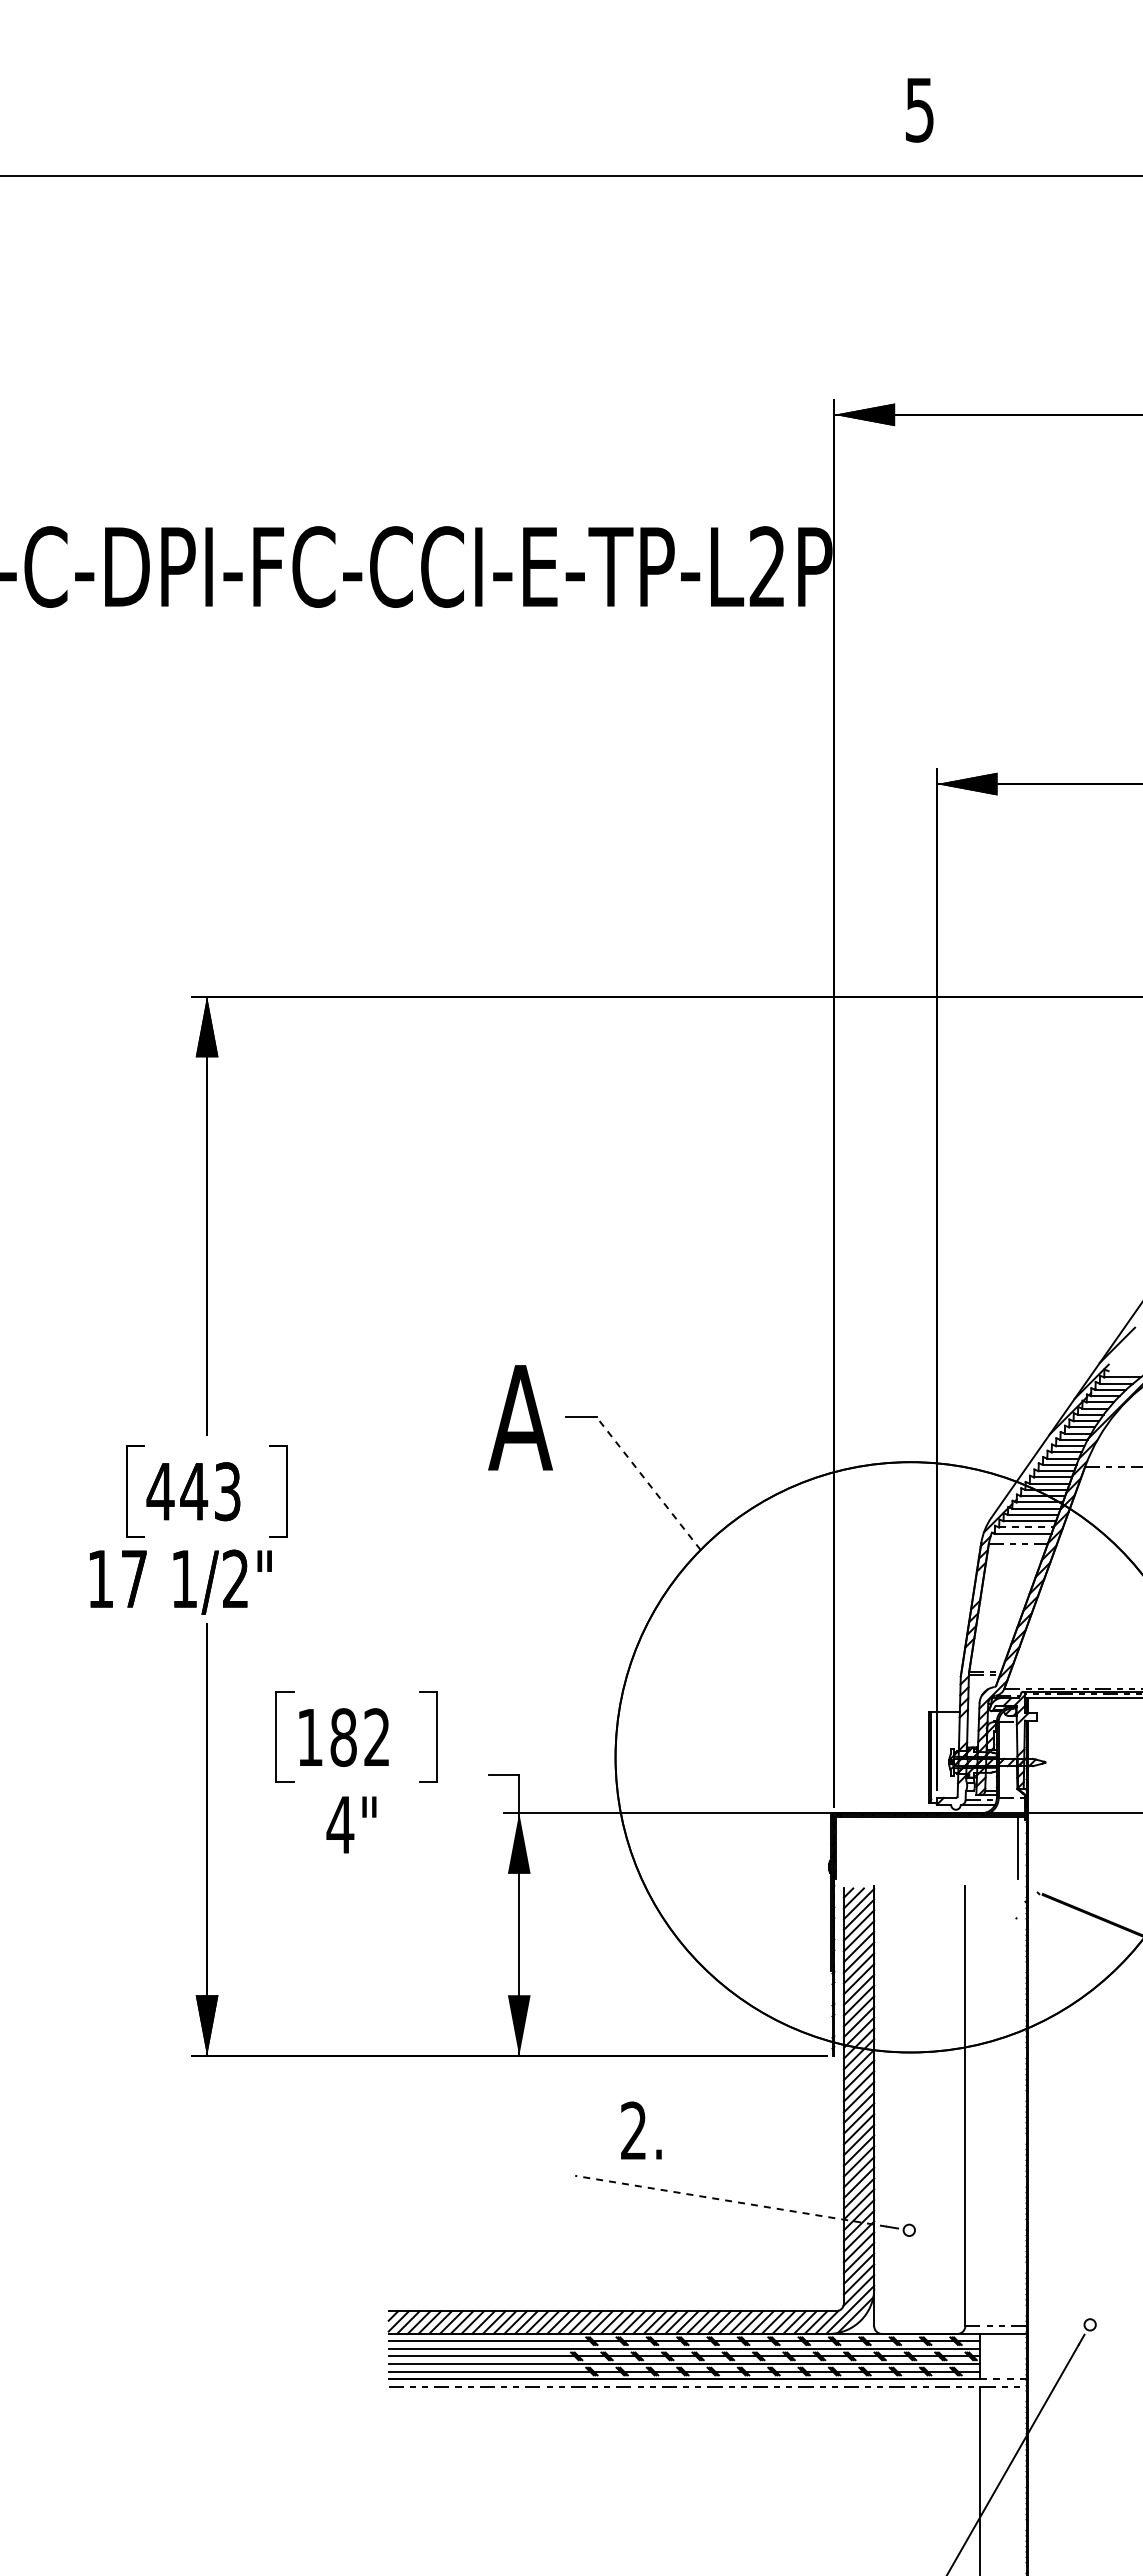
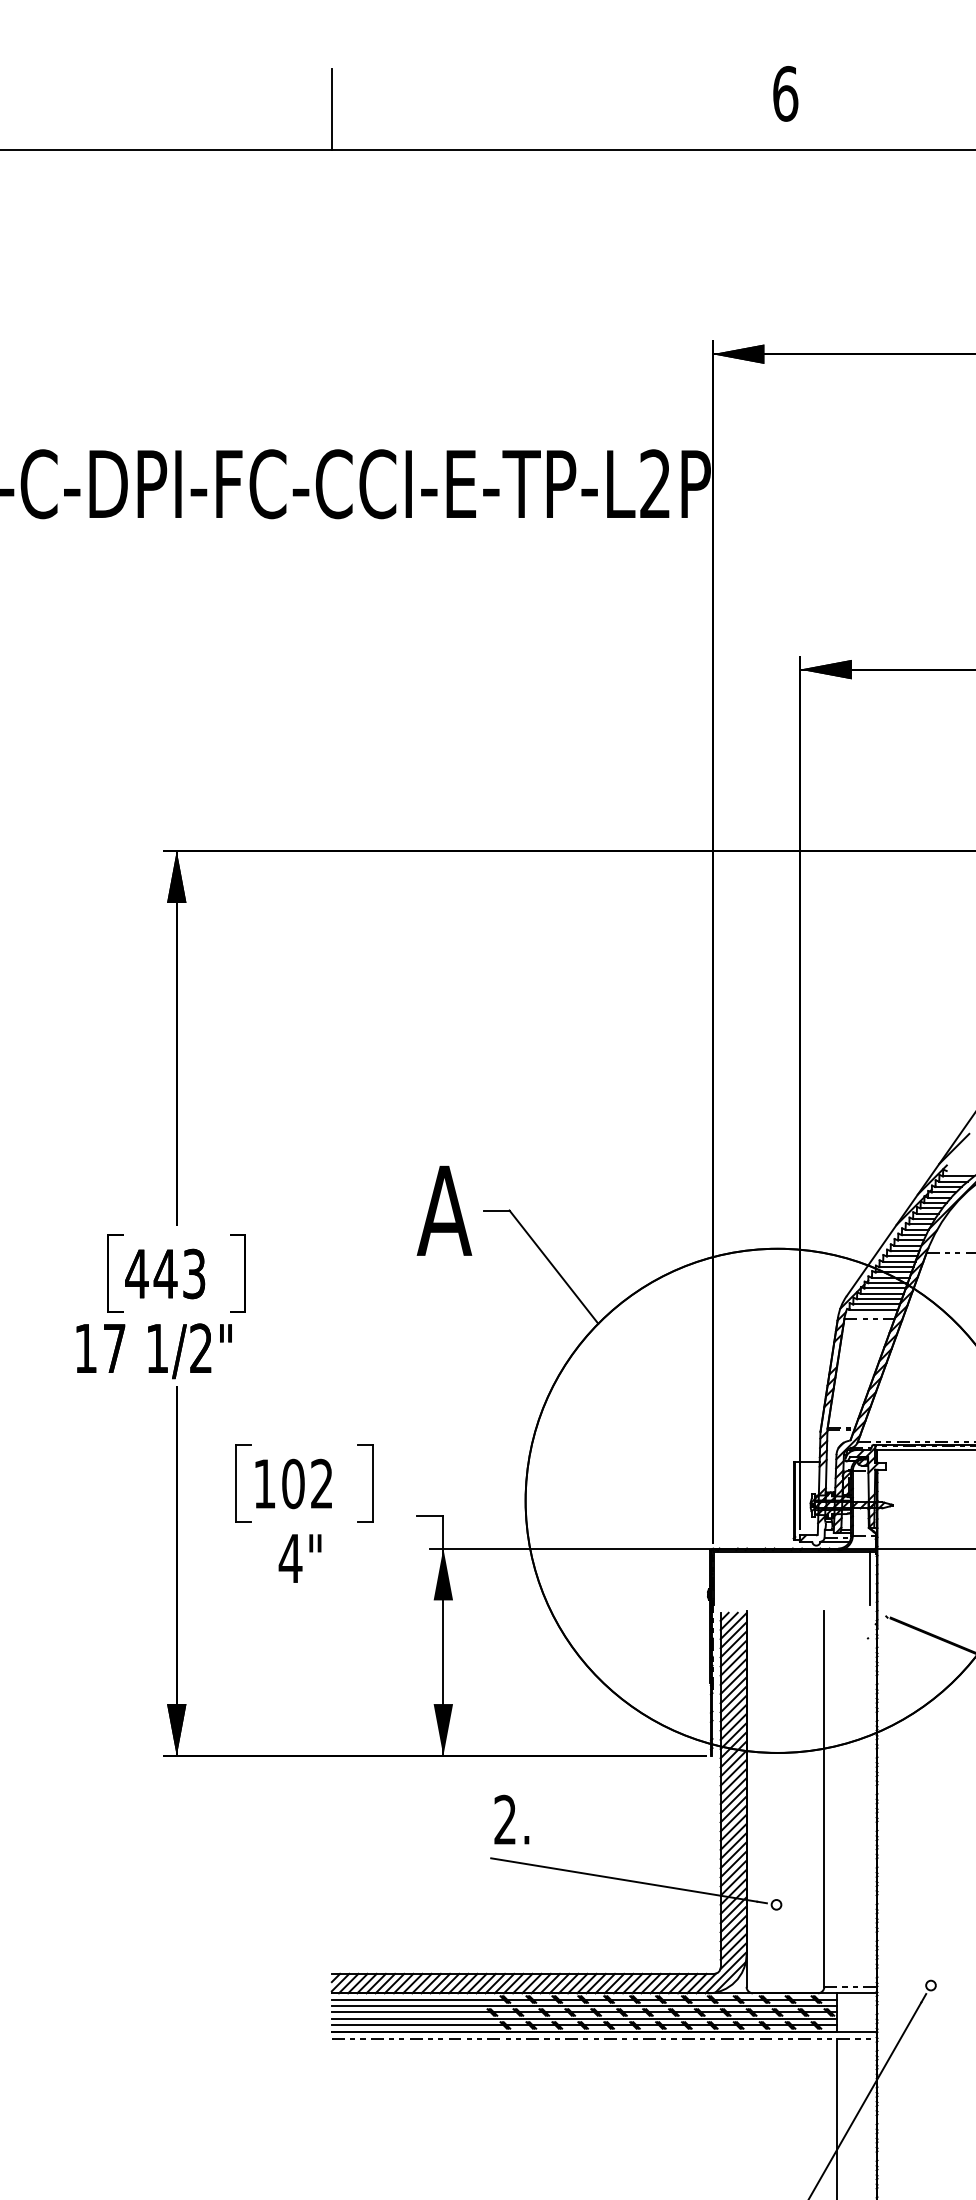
text: (919, 109) -> (785, 93), 5 -> 6
line: (388, 128) -> (331, 109), added
line: (648, 1483) -> (553, 1266), dashed -> solid
line: (1027, 1527) -> (877, 1304), dashed -> solid
text: (343, 1737) -> (293, 1483), 182 -> 102
text: (641, 2130) -> (511, 1819), moved
line: (731, 2201) -> (624, 1880), dashed -> solid
line: (1003, 2379) -> (856, 2032), dashed -> solid

